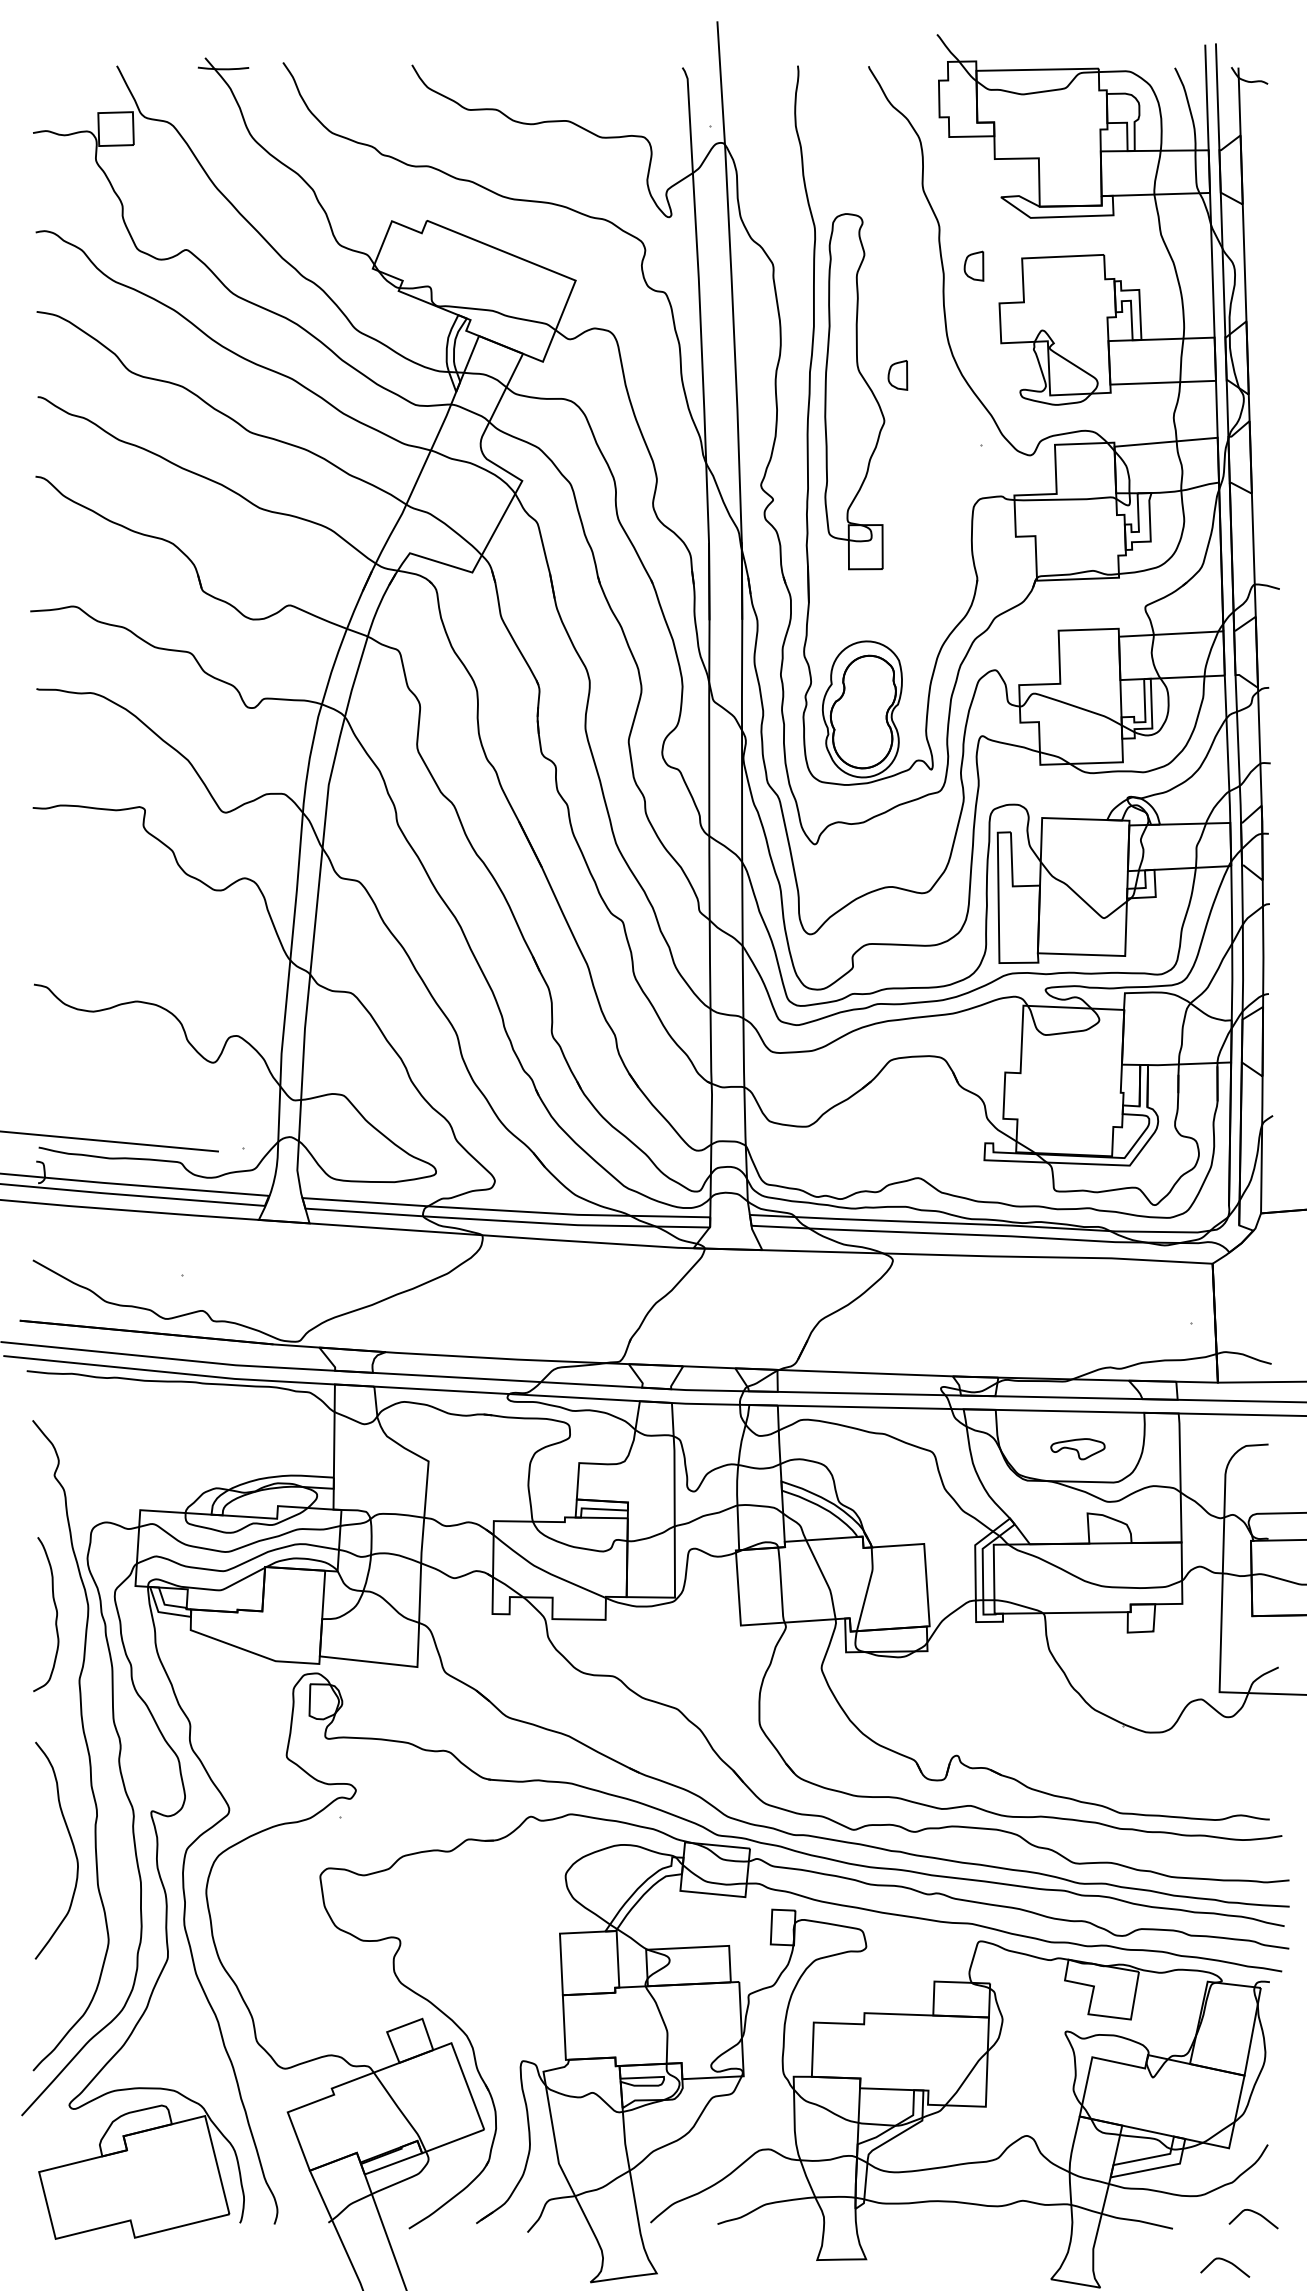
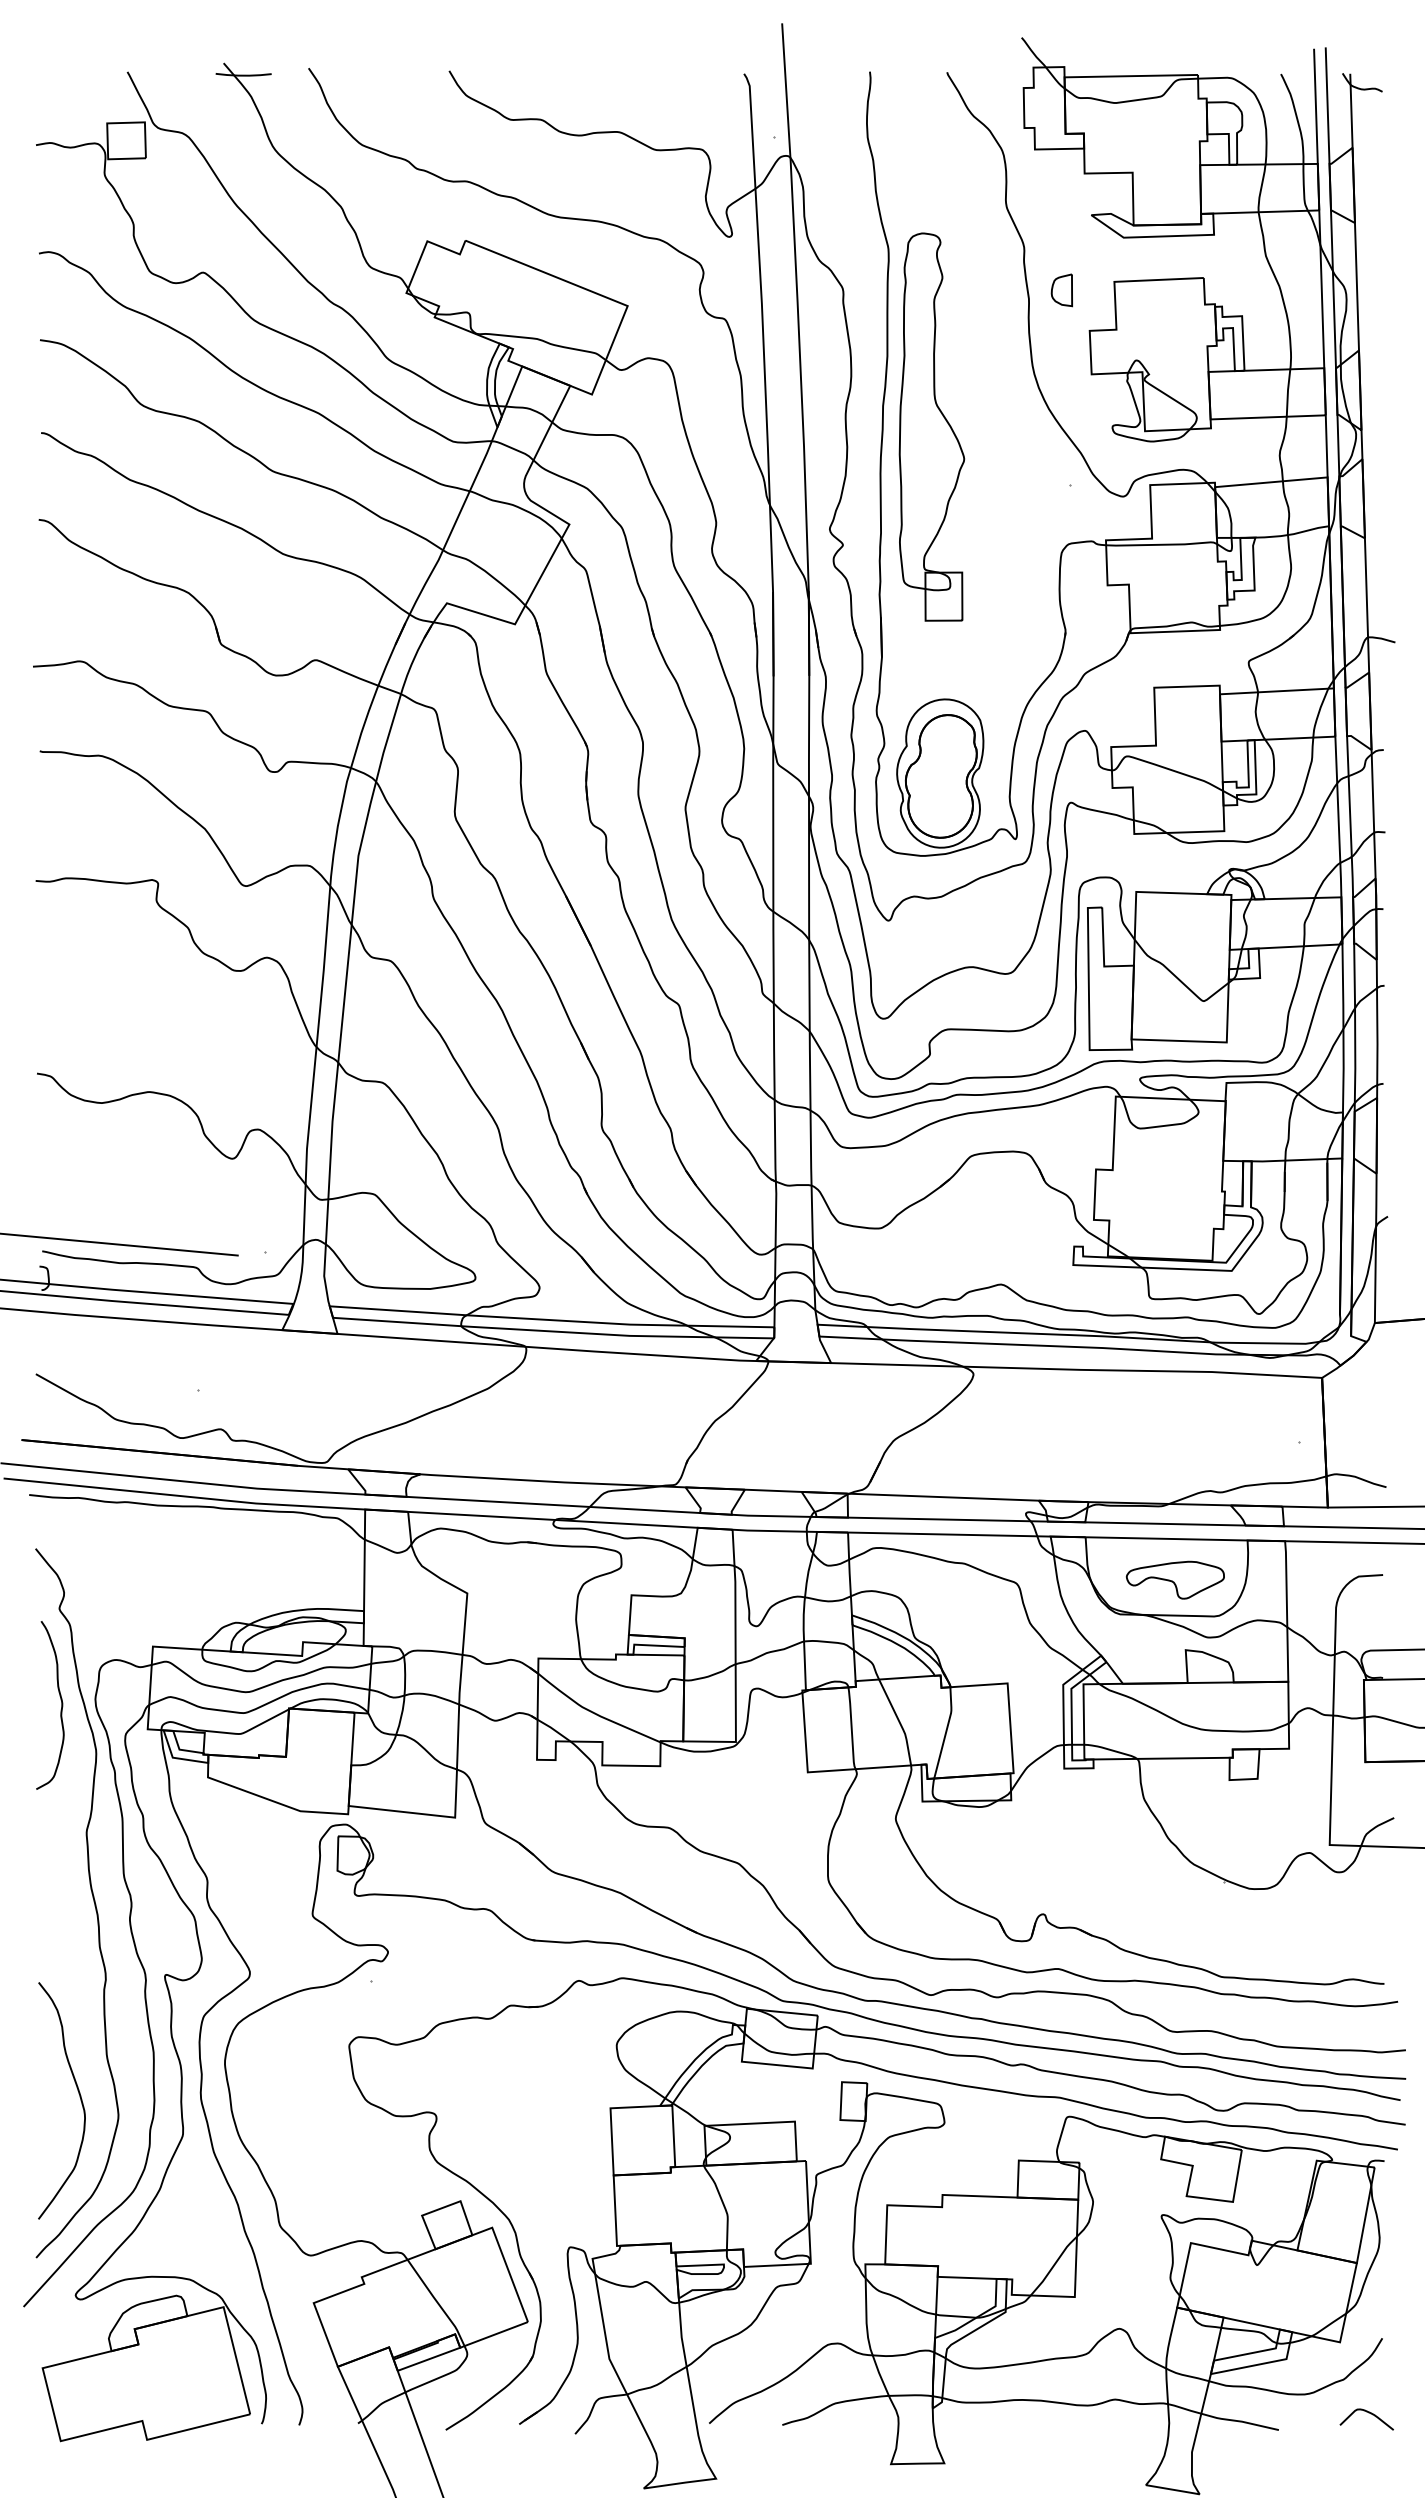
part: (897, 375) -> (978, 409), removed
part: (1077, 1448) -> (1174, 1579), size x1.67
curve: (55, 1618) -> (60, 1709), moved
curve: (72, 1847) -> (79, 2097), moved
curve: (1226, 2262) -> (1337, 2466), removed

